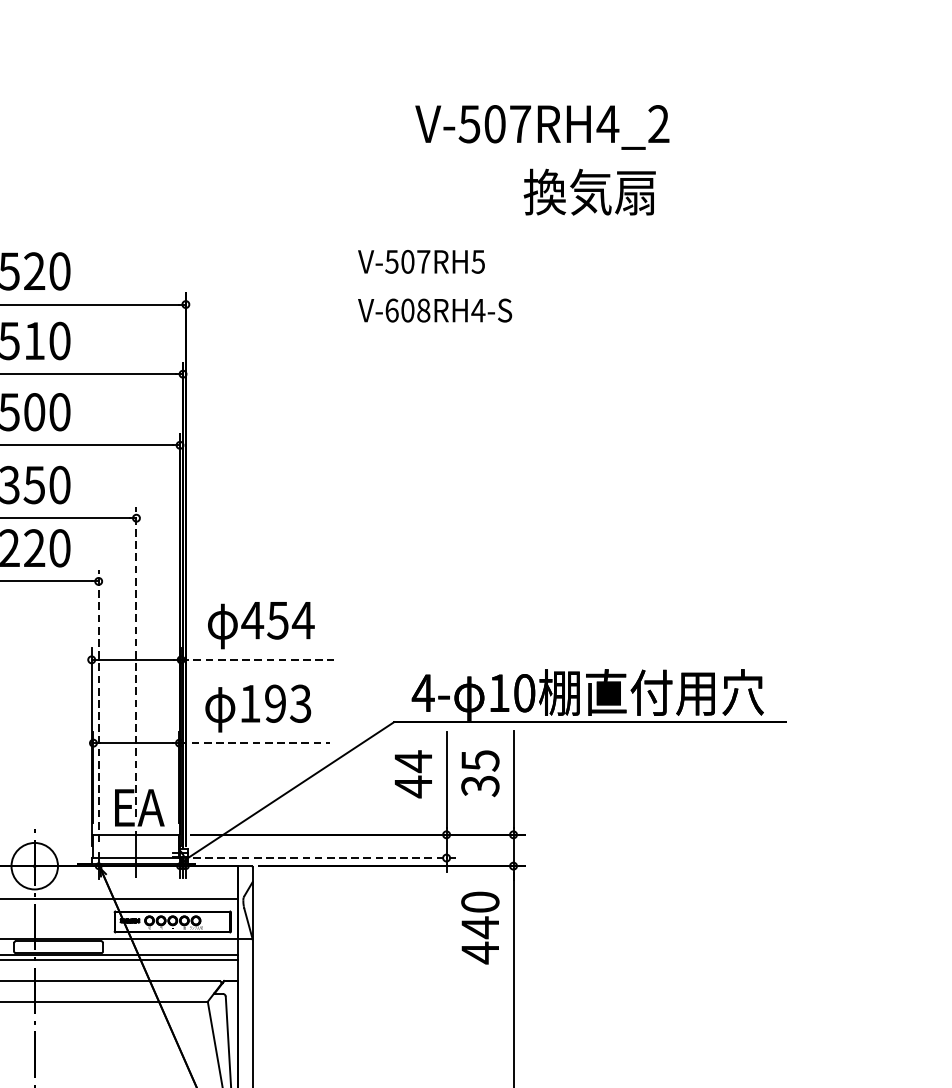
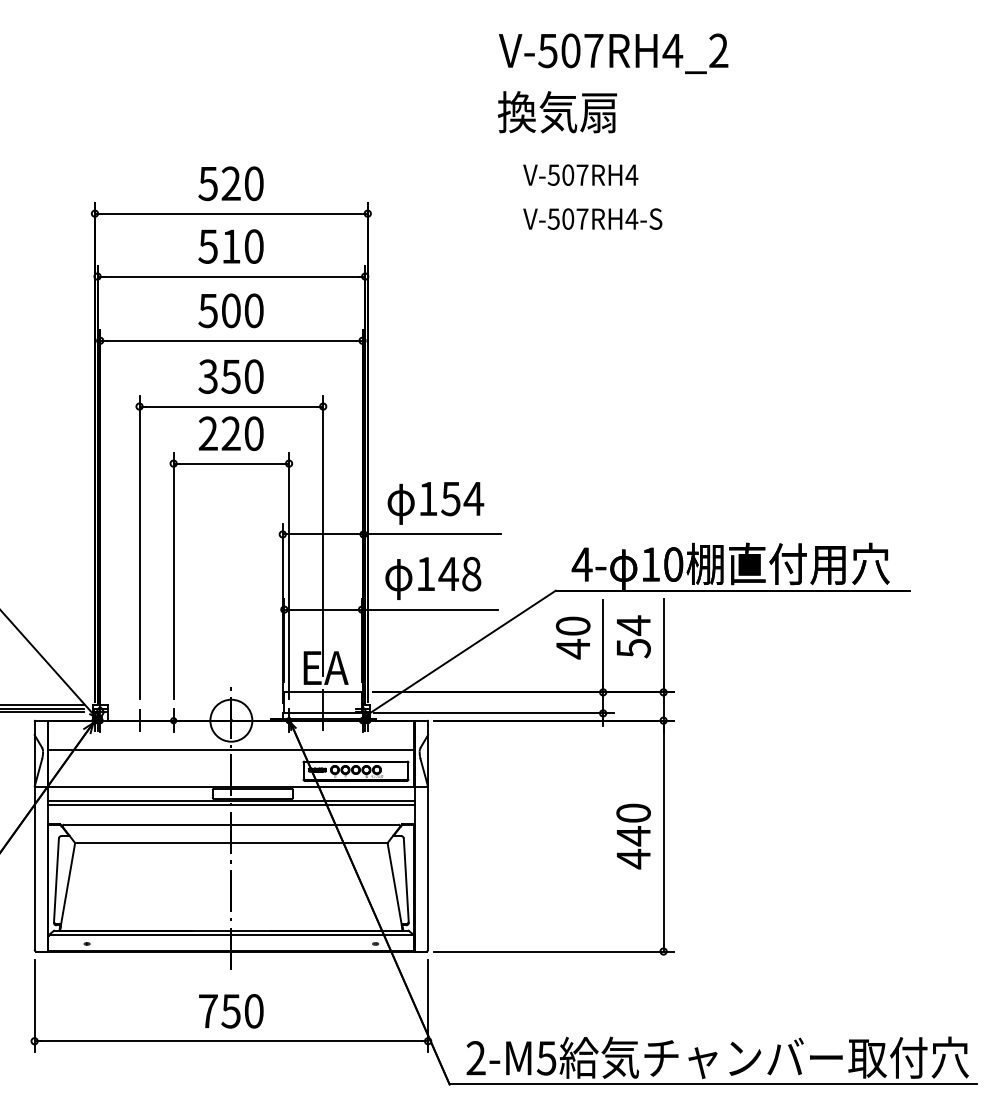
text: (542, 127) -> (613, 53), moved
text: (588, 192) -> (556, 112), moved
text: (477, 261) -> (631, 174), V-507RH5 -> V-507RH4
text: (407, 309) -> (567, 218), V-608RH4-S -> V-507RH4-S
text: (252, 620) -> (427, 498), 454 -> 154
line: (257, 659) -> (432, 534), dashed -> solid
line: (136, 661) -> (323, 535), dashed -> solid
text: (287, 703) -> (459, 573), 193 -> 148
line: (99, 705) -> (289, 575), dashed -> solid
line: (255, 742) -> (430, 609), dashed -> solid
text: (412, 761) -> (572, 626), 44 -> 40
text: (480, 772) -> (633, 636), 35 -> 54
line: (325, 858) -> (493, 713), dashed -> solid
text: (480, 927) -> (633, 836), moved

